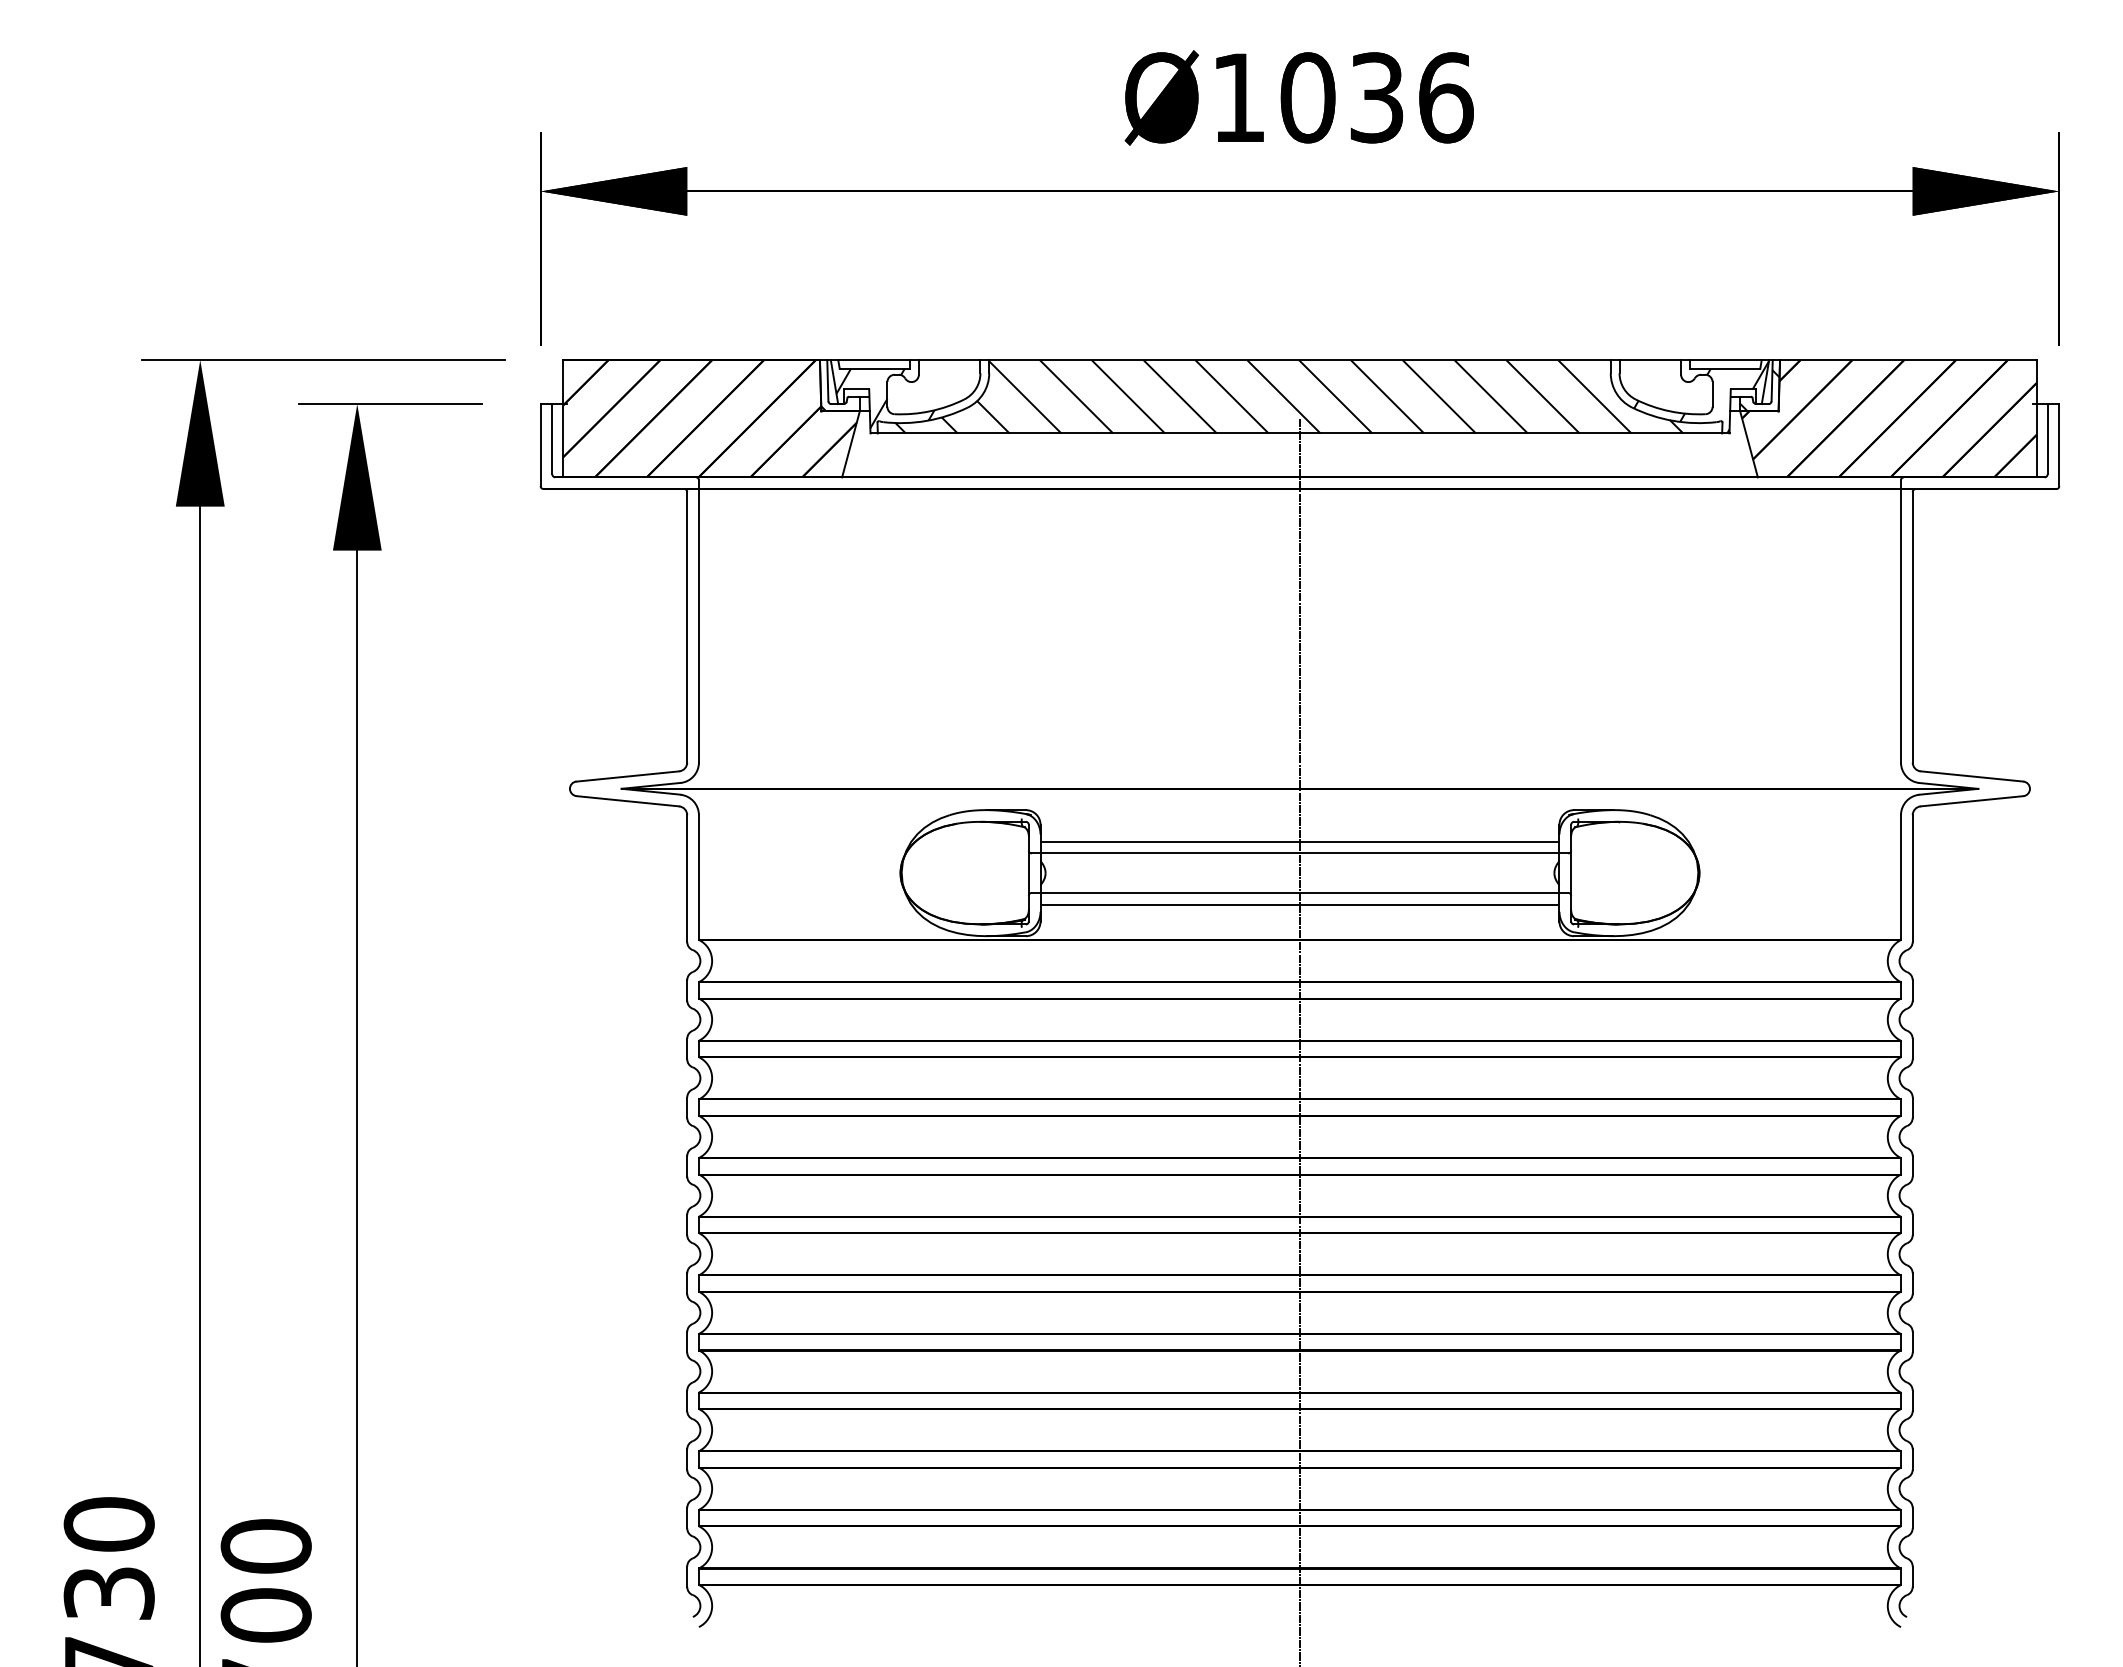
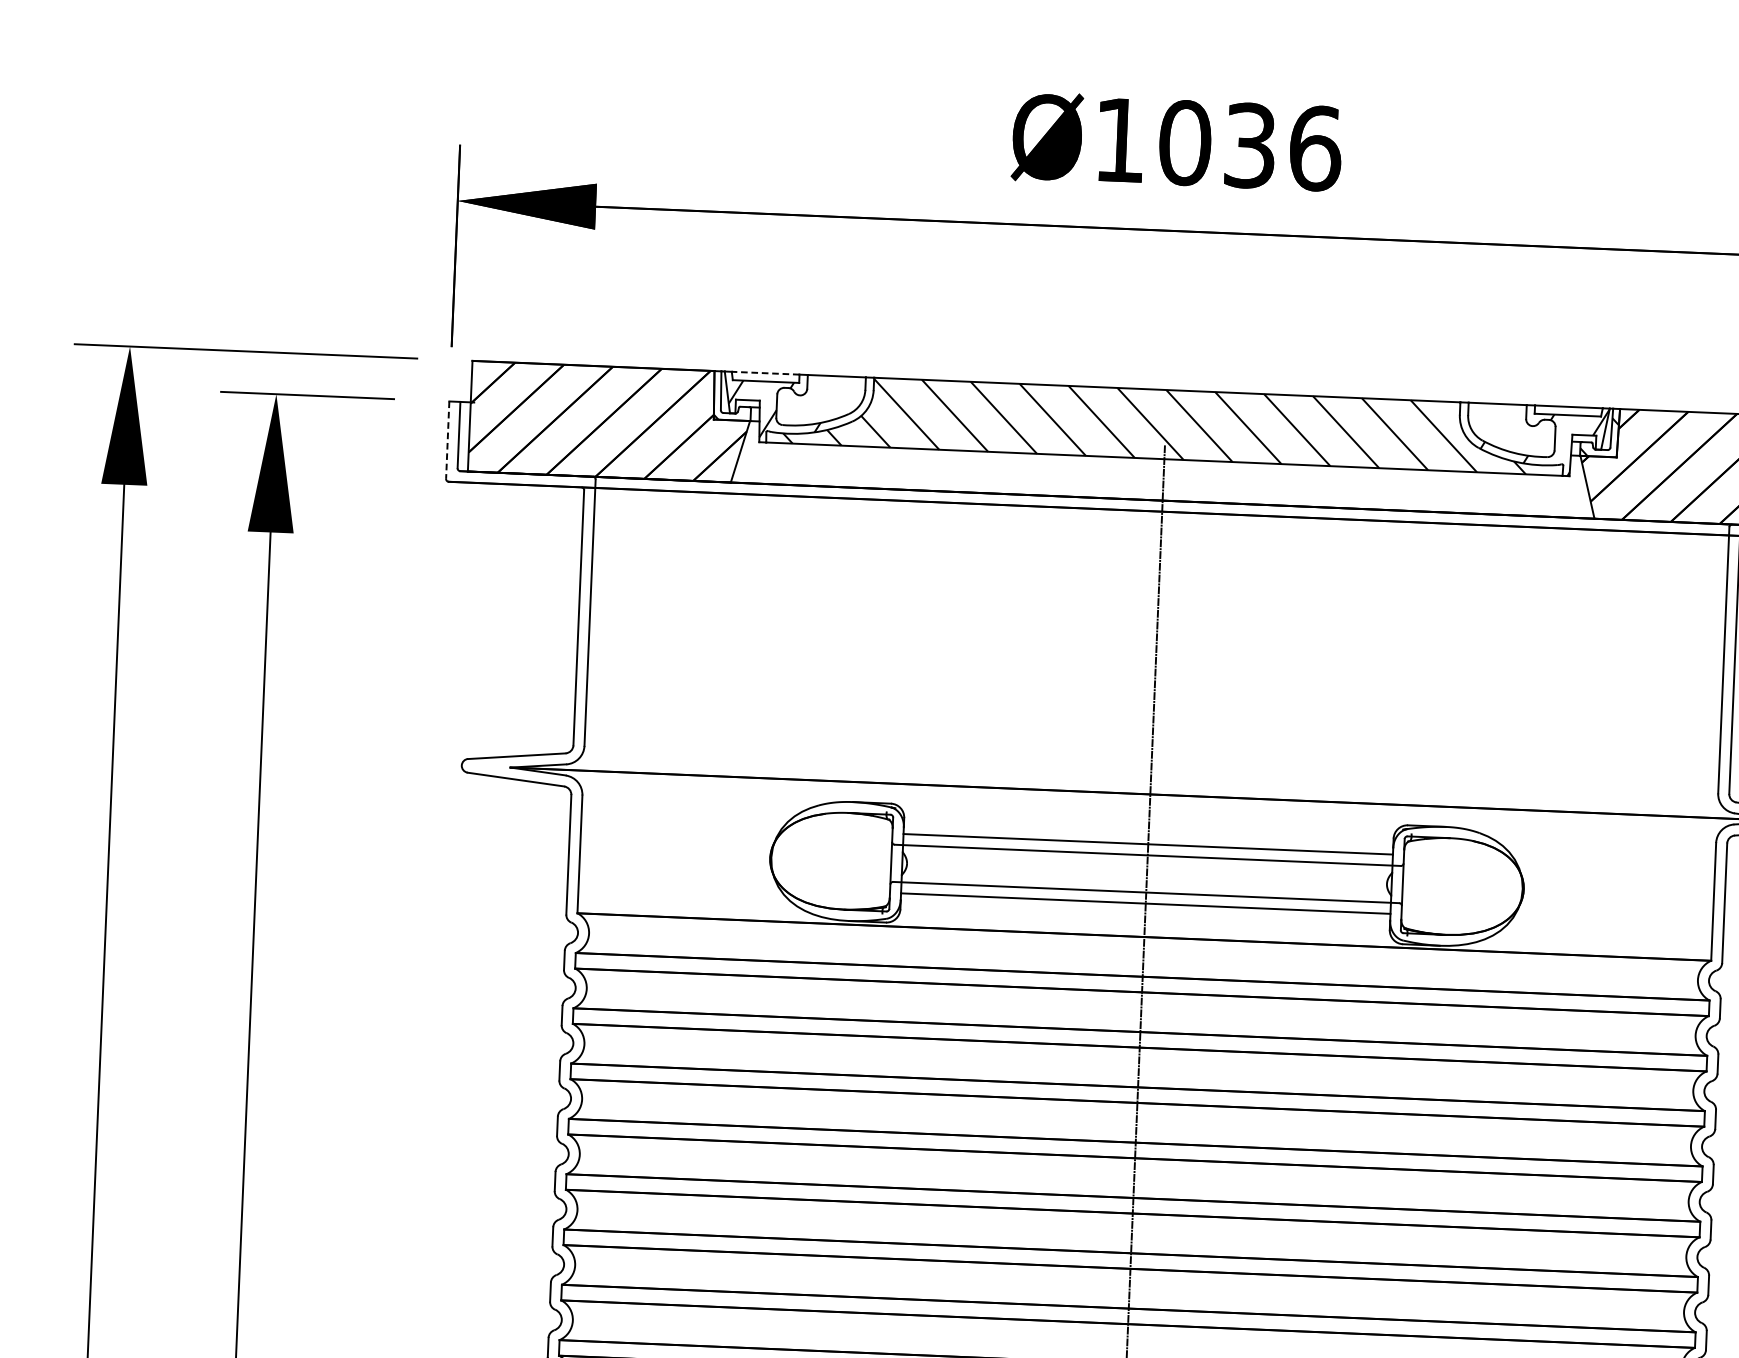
line: (874, 360) -> (765, 373), solid -> dashed
line: (540, 445) -> (447, 440), solid -> dashed

